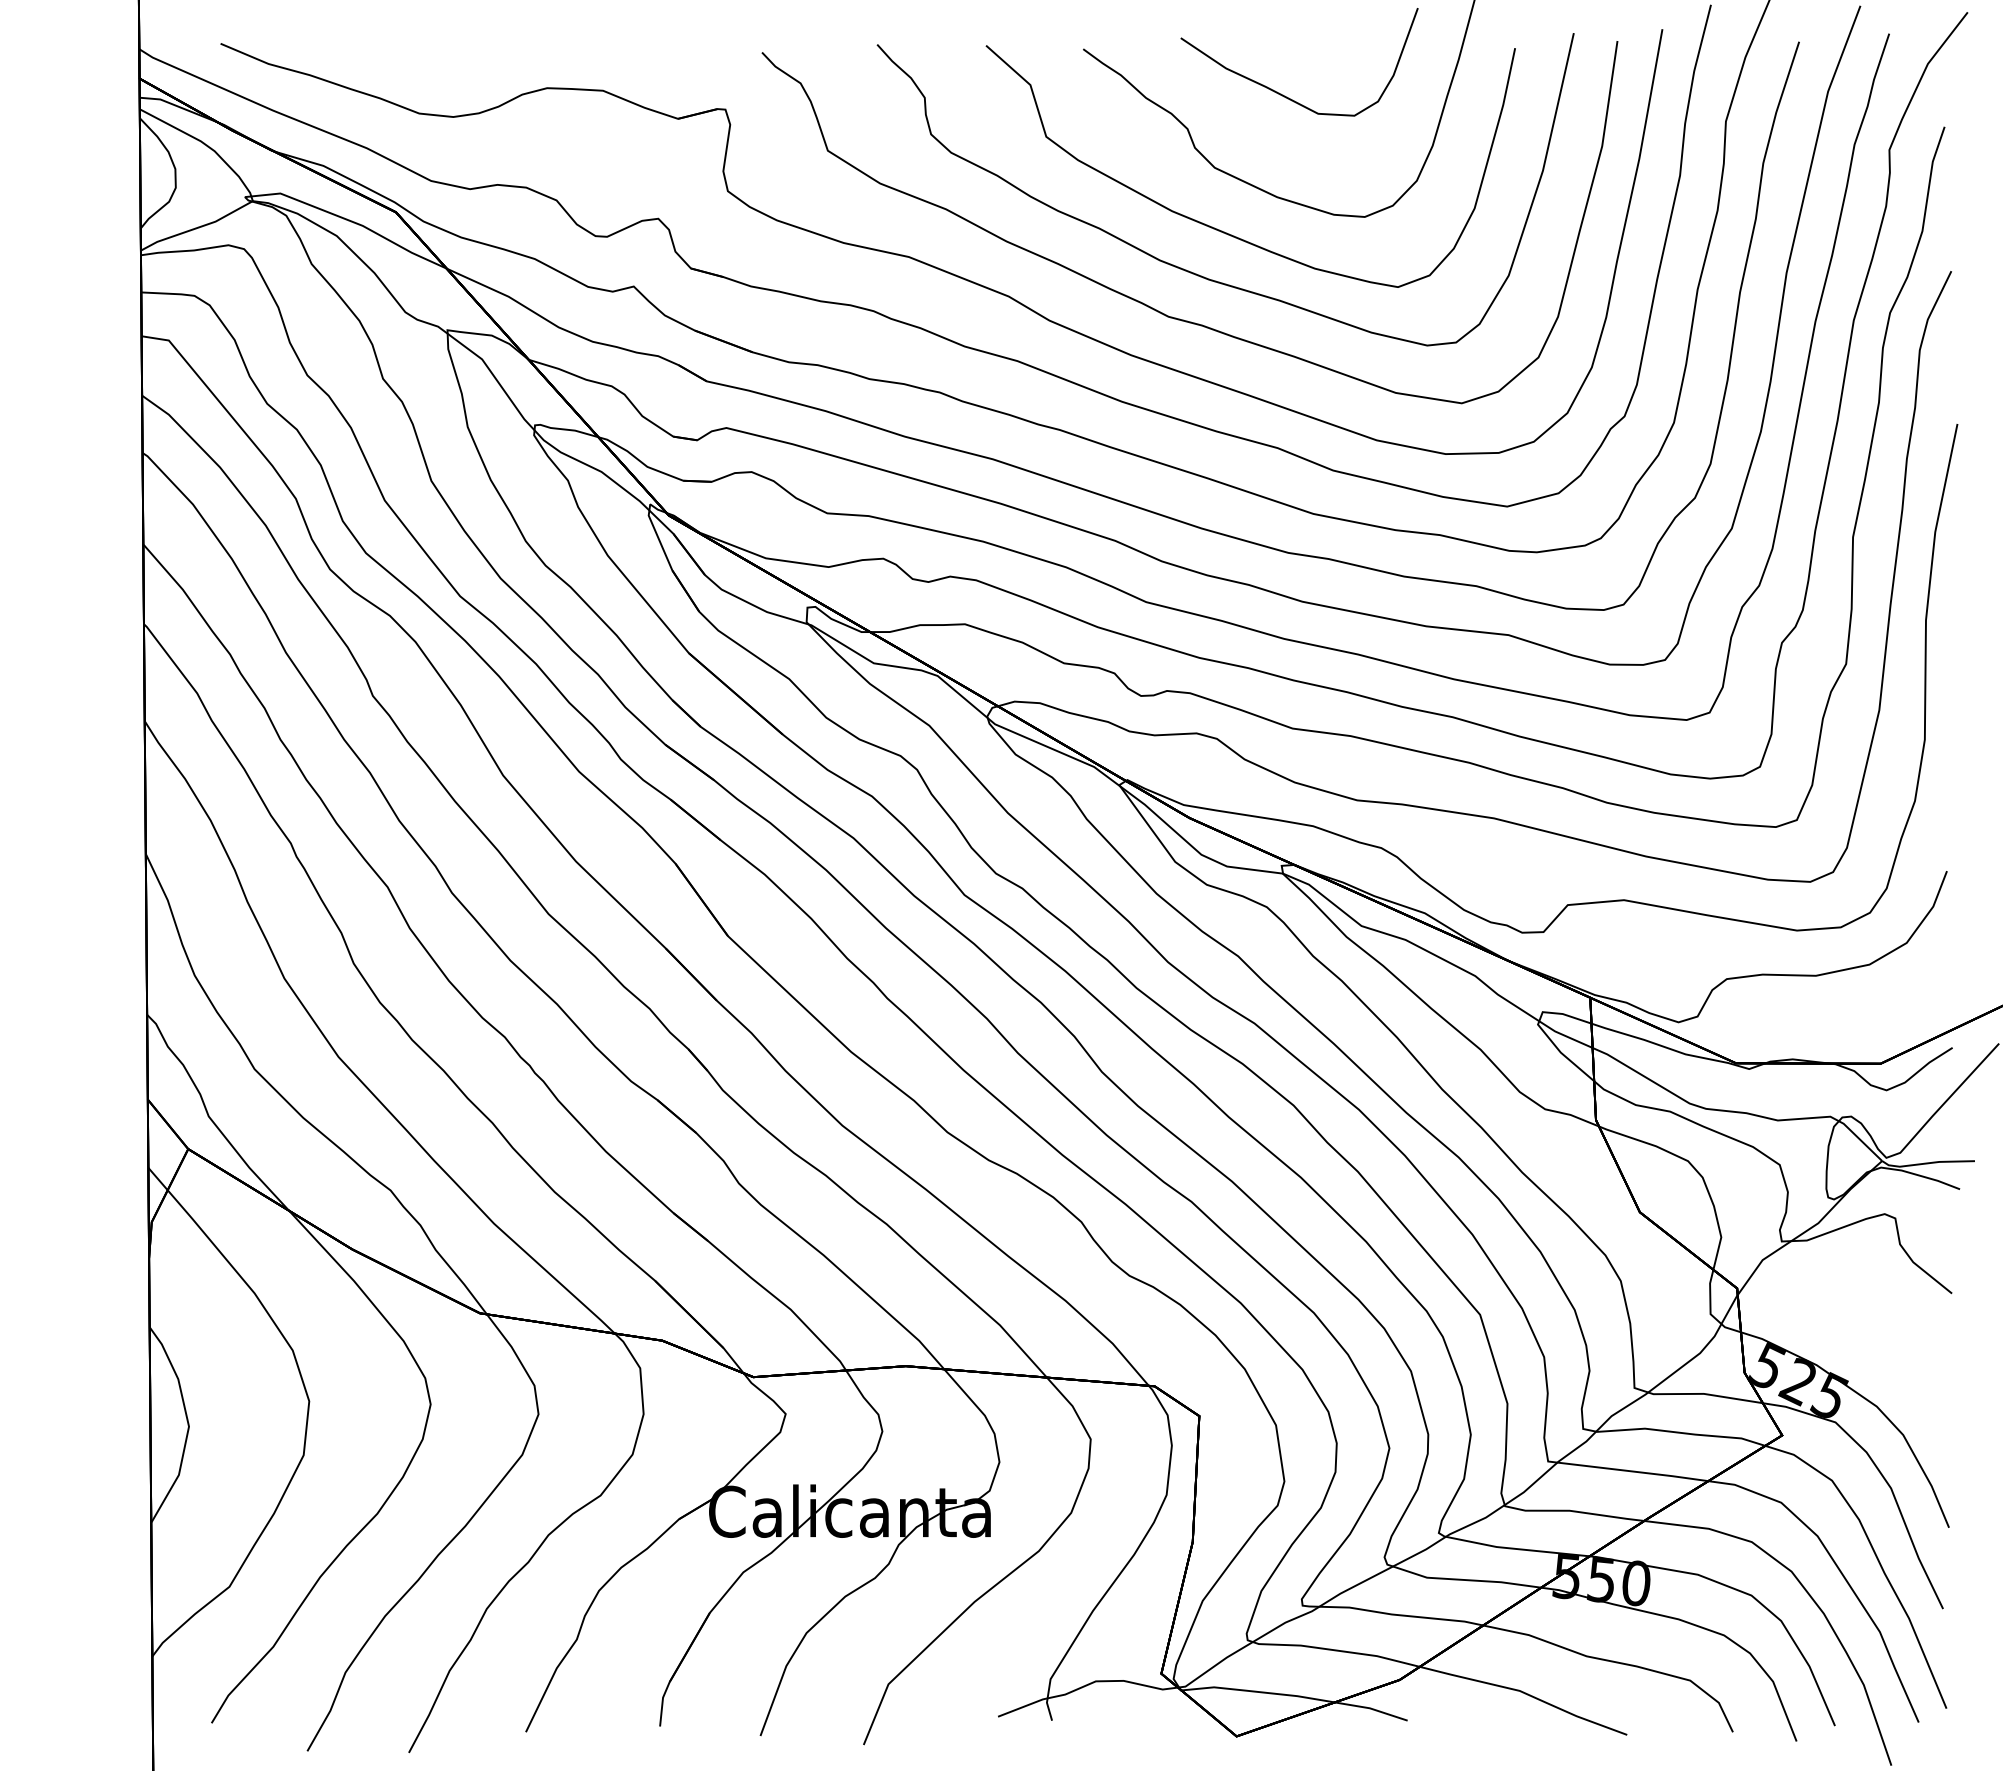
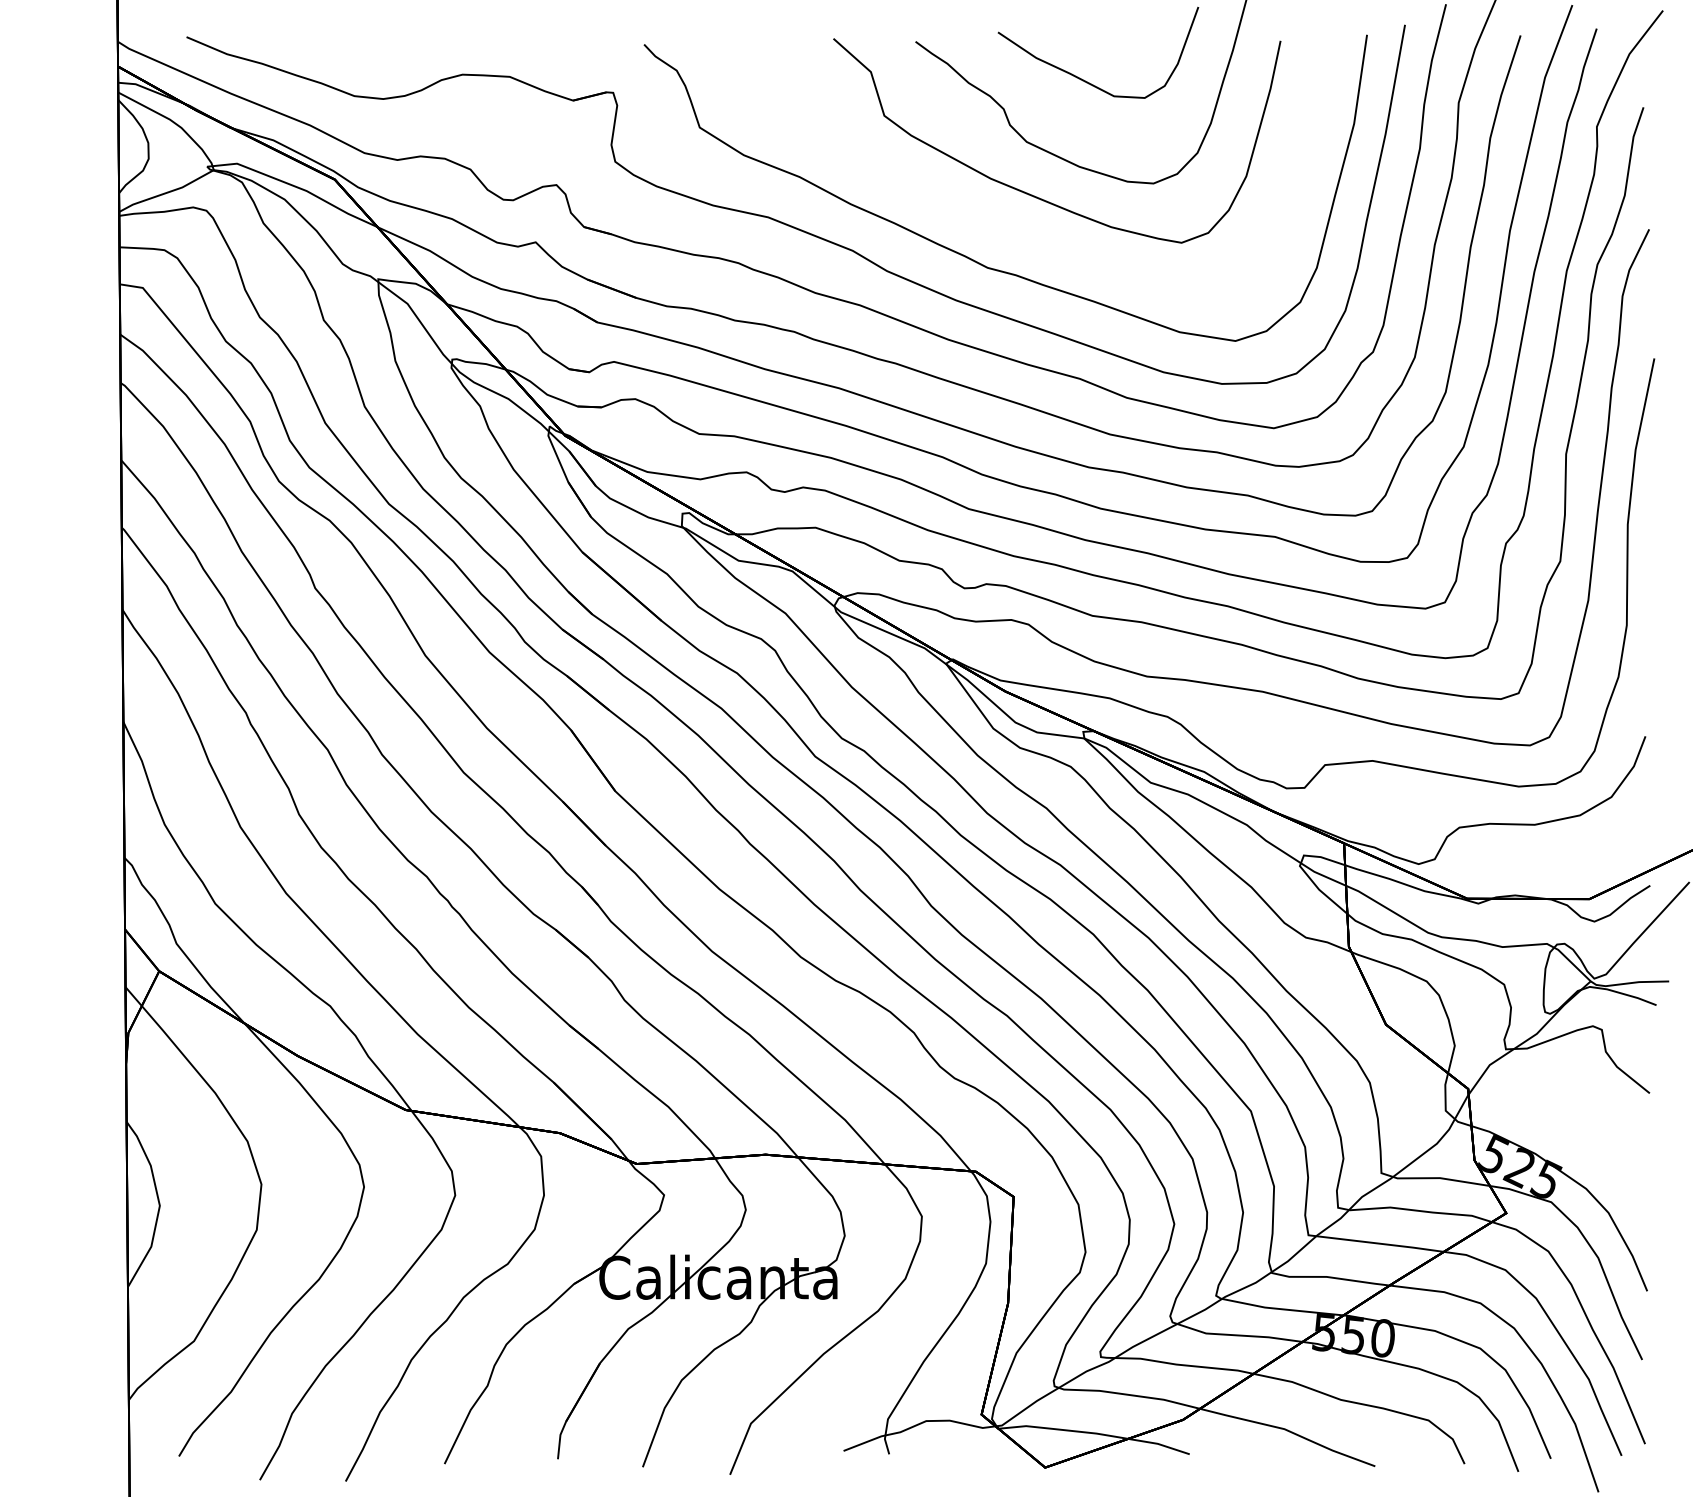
curve: (1194, 272) -> (1009, 230), removed

